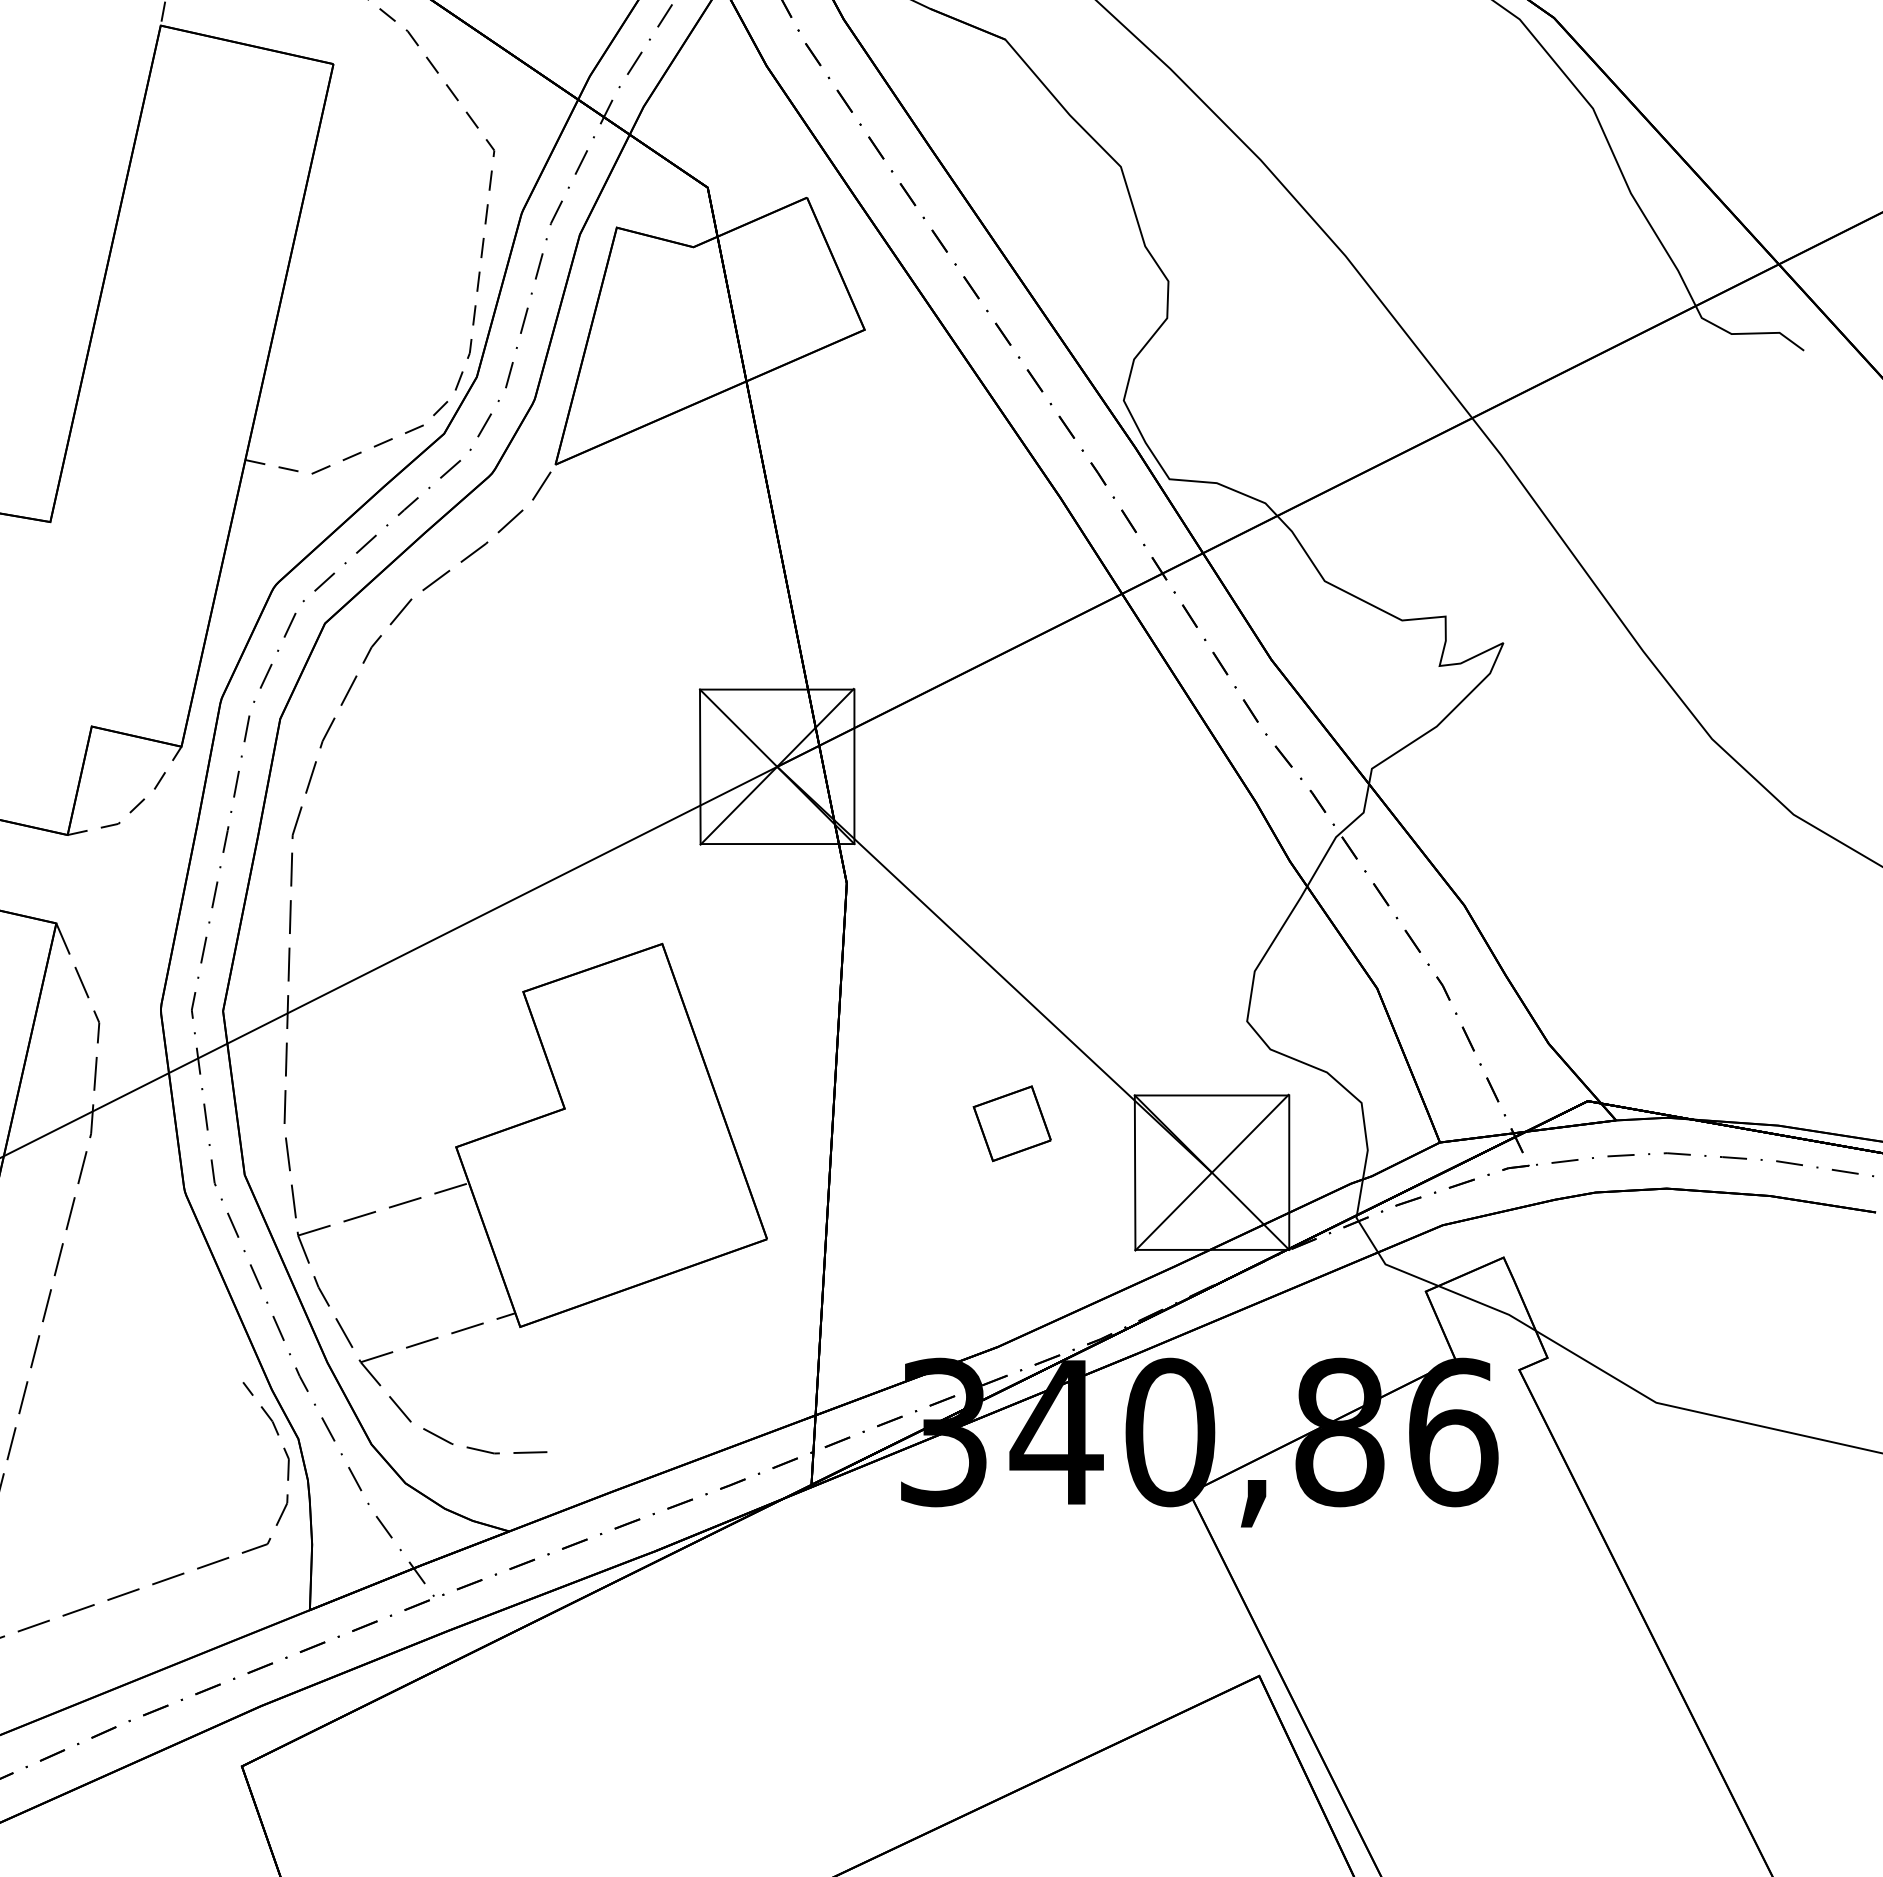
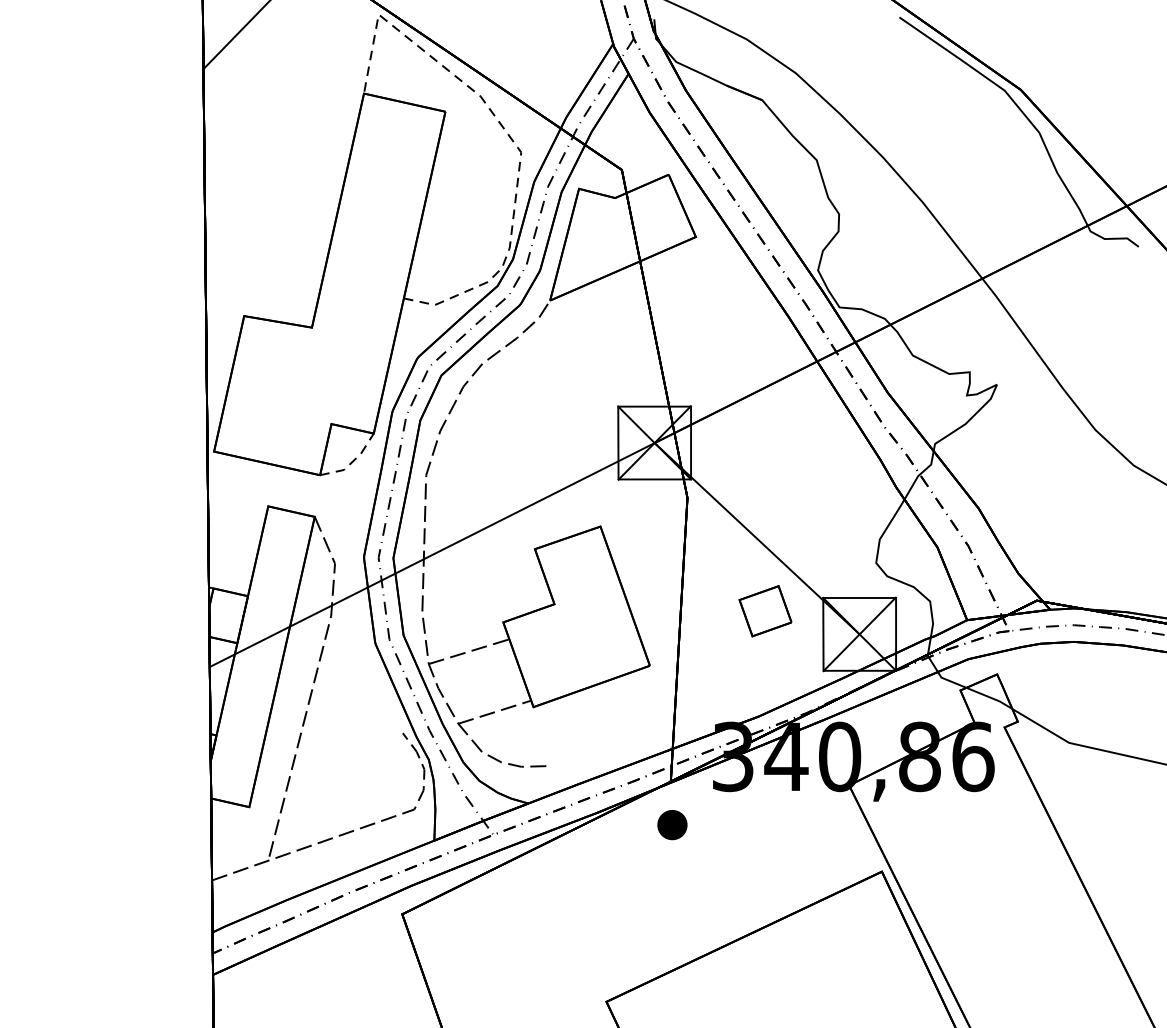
part: (1012, 1124) -> (765, 611), size x1.43
part: (815, 1578) -> (672, 825), added

